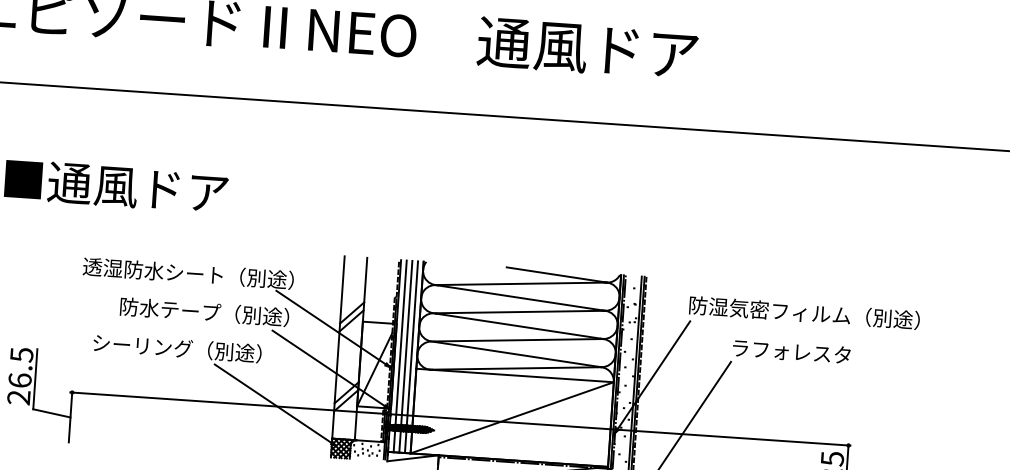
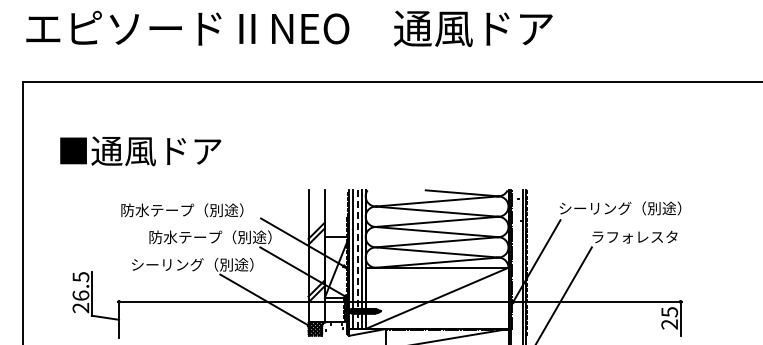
text: (187, 273) -> (196, 210), 透湿防水シート（別途） -> 防水テープ（別途）
text: (804, 312) -> (642, 208), 防湿気密フィルム（別途） -> シーリング（別途）
line: (405, 357) -> (357, 260), solid -> dashed

